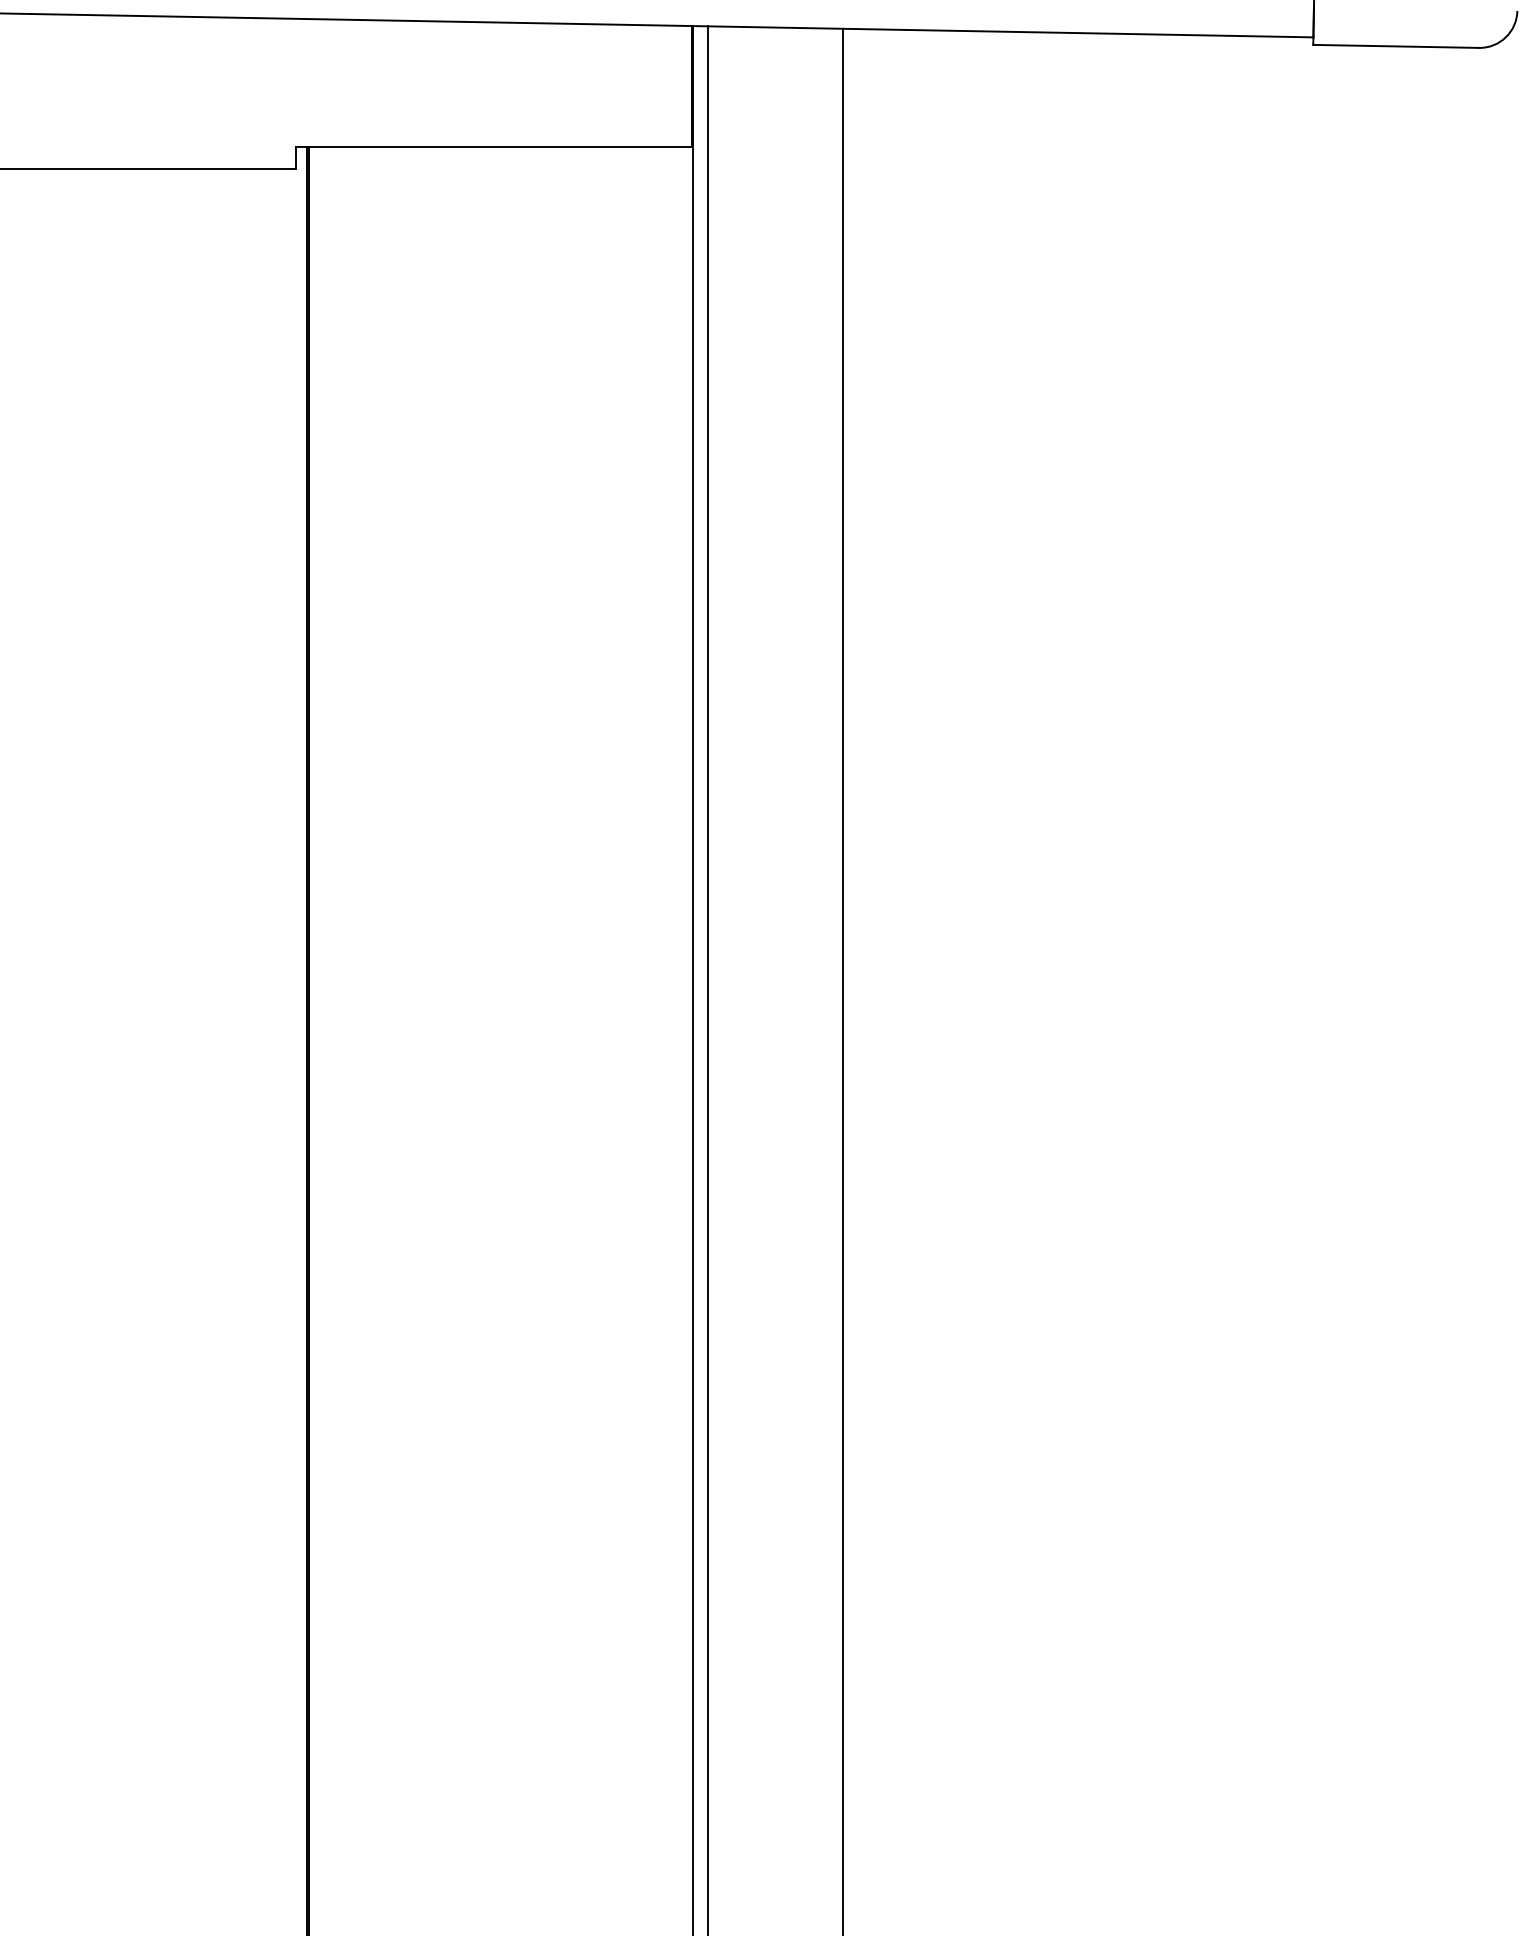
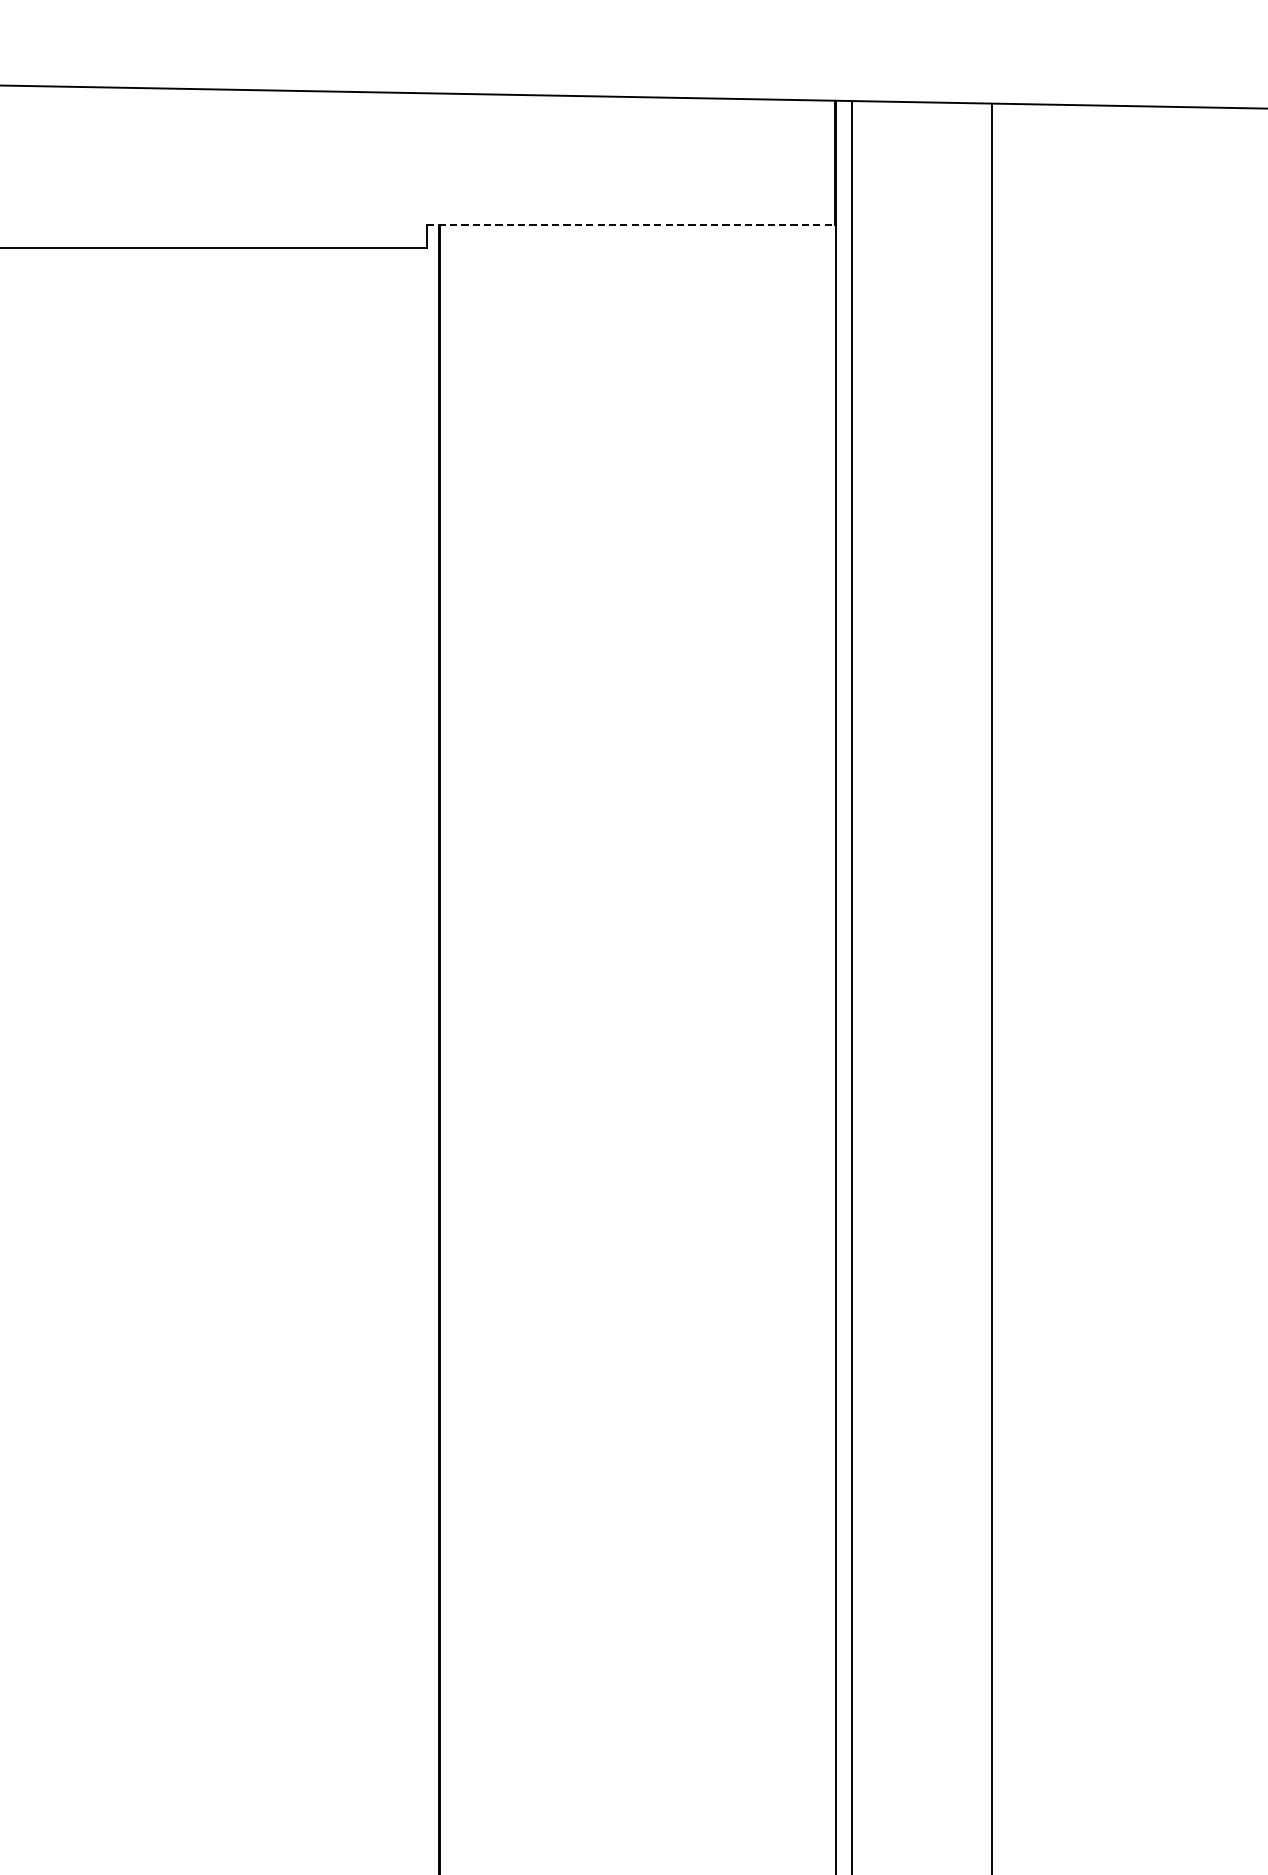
line: (494, 146) -> (631, 225), solid -> dashed

